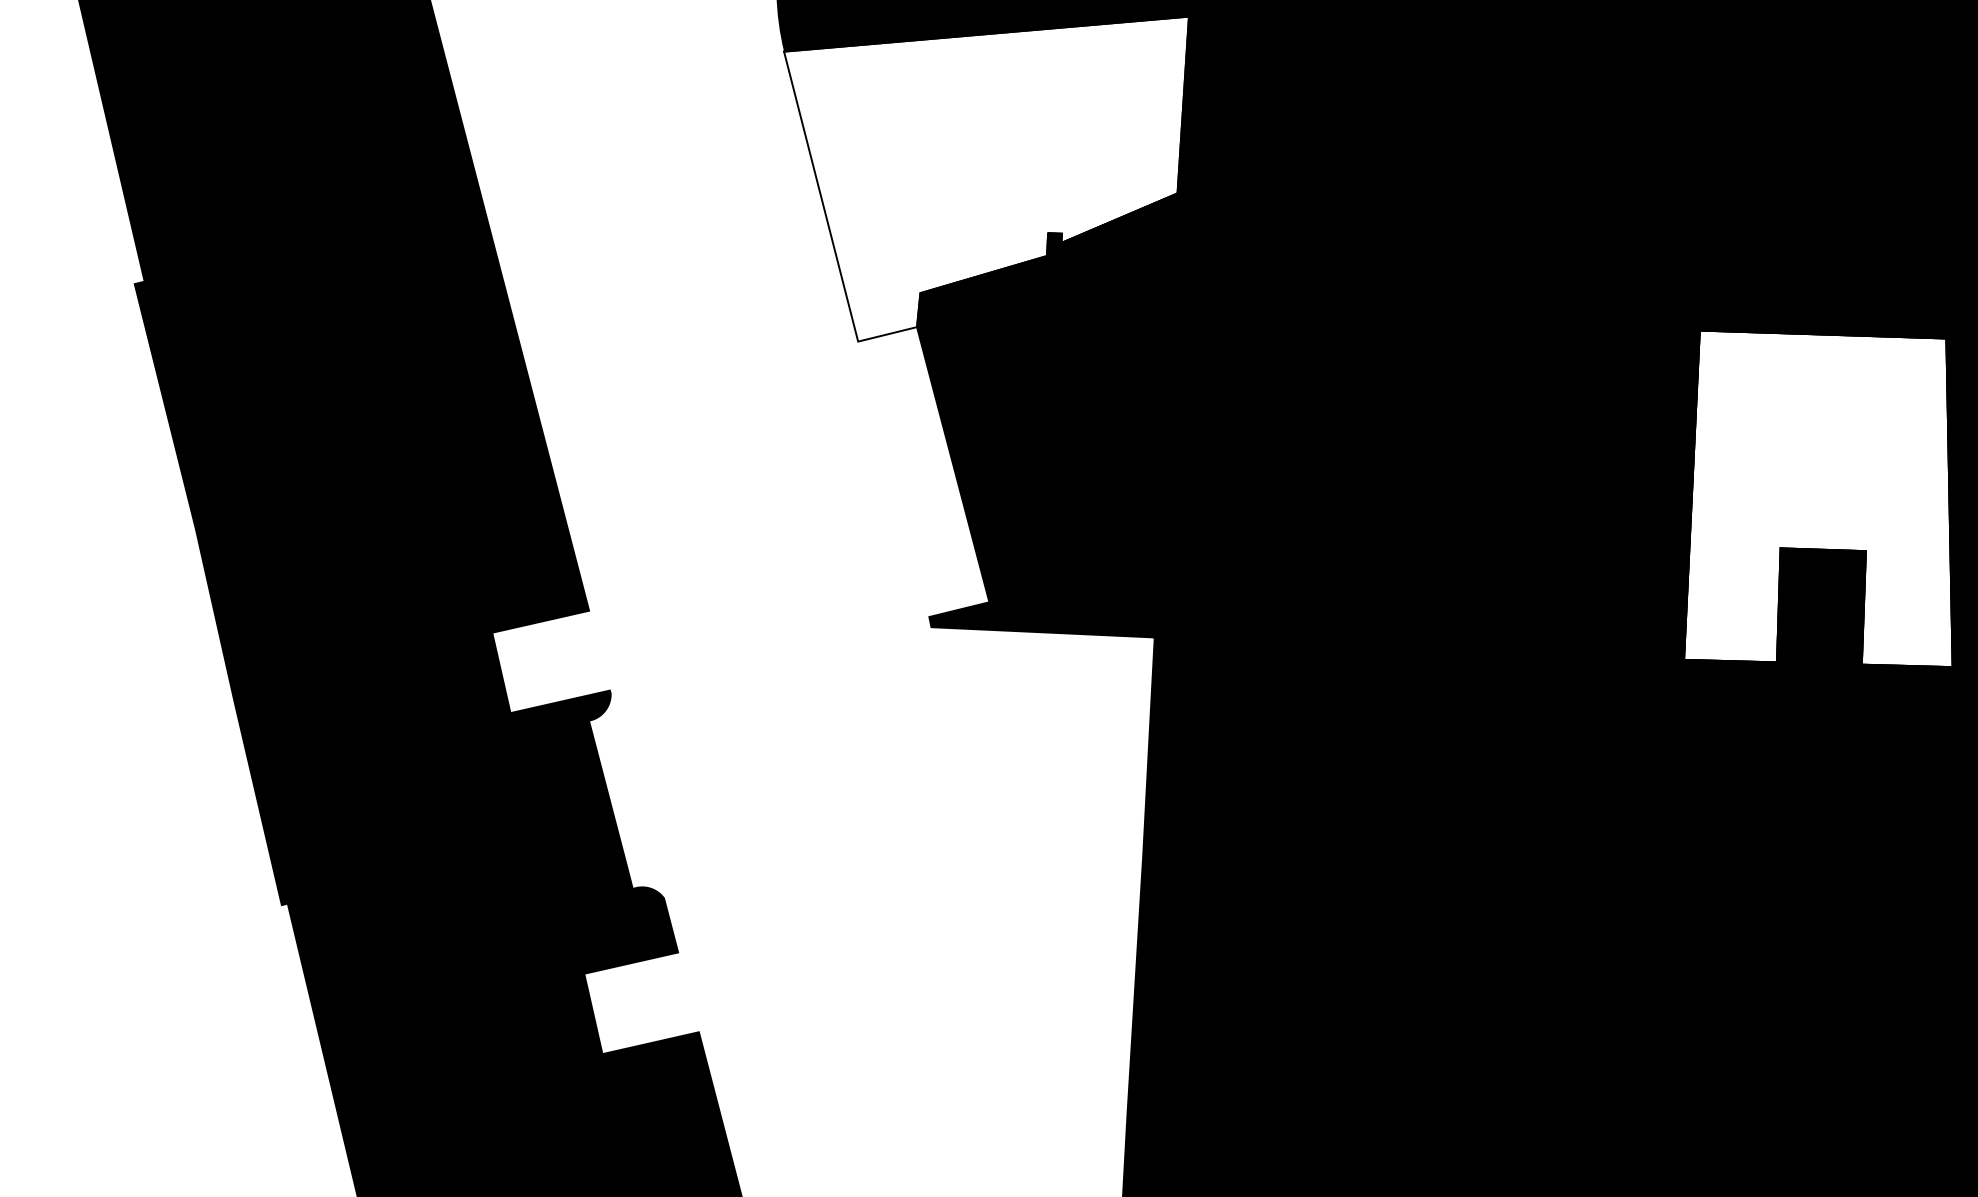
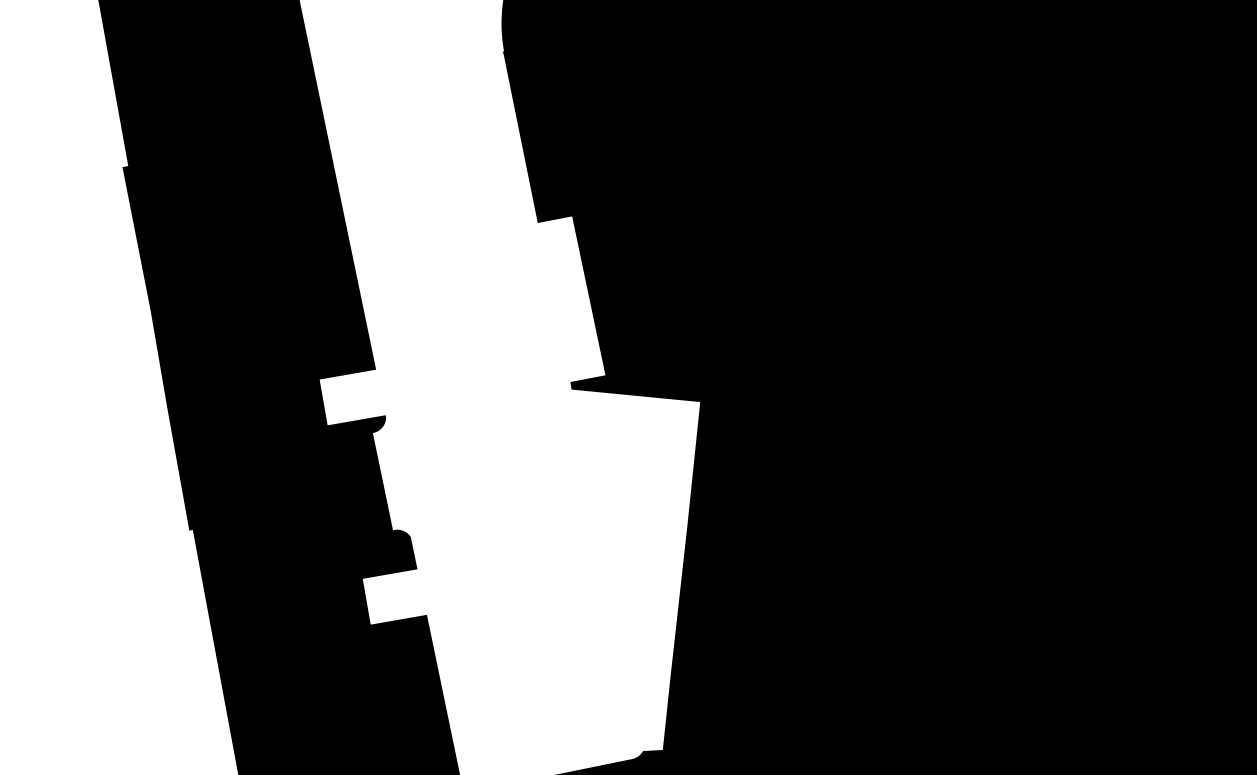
fill: (993, 179) -> (621, 132), added
fill: (1814, 498) -> (1085, 340), added

